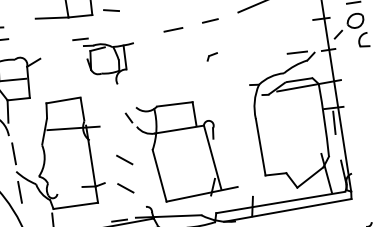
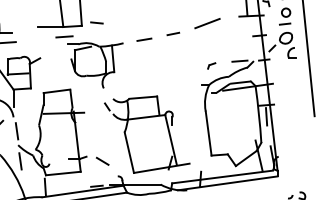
part: (211, 56) -> (211, 65), moved
part: (103, 60) -> (89, 61), size x1.43
line: (124, 158) -> (102, 138), removed

